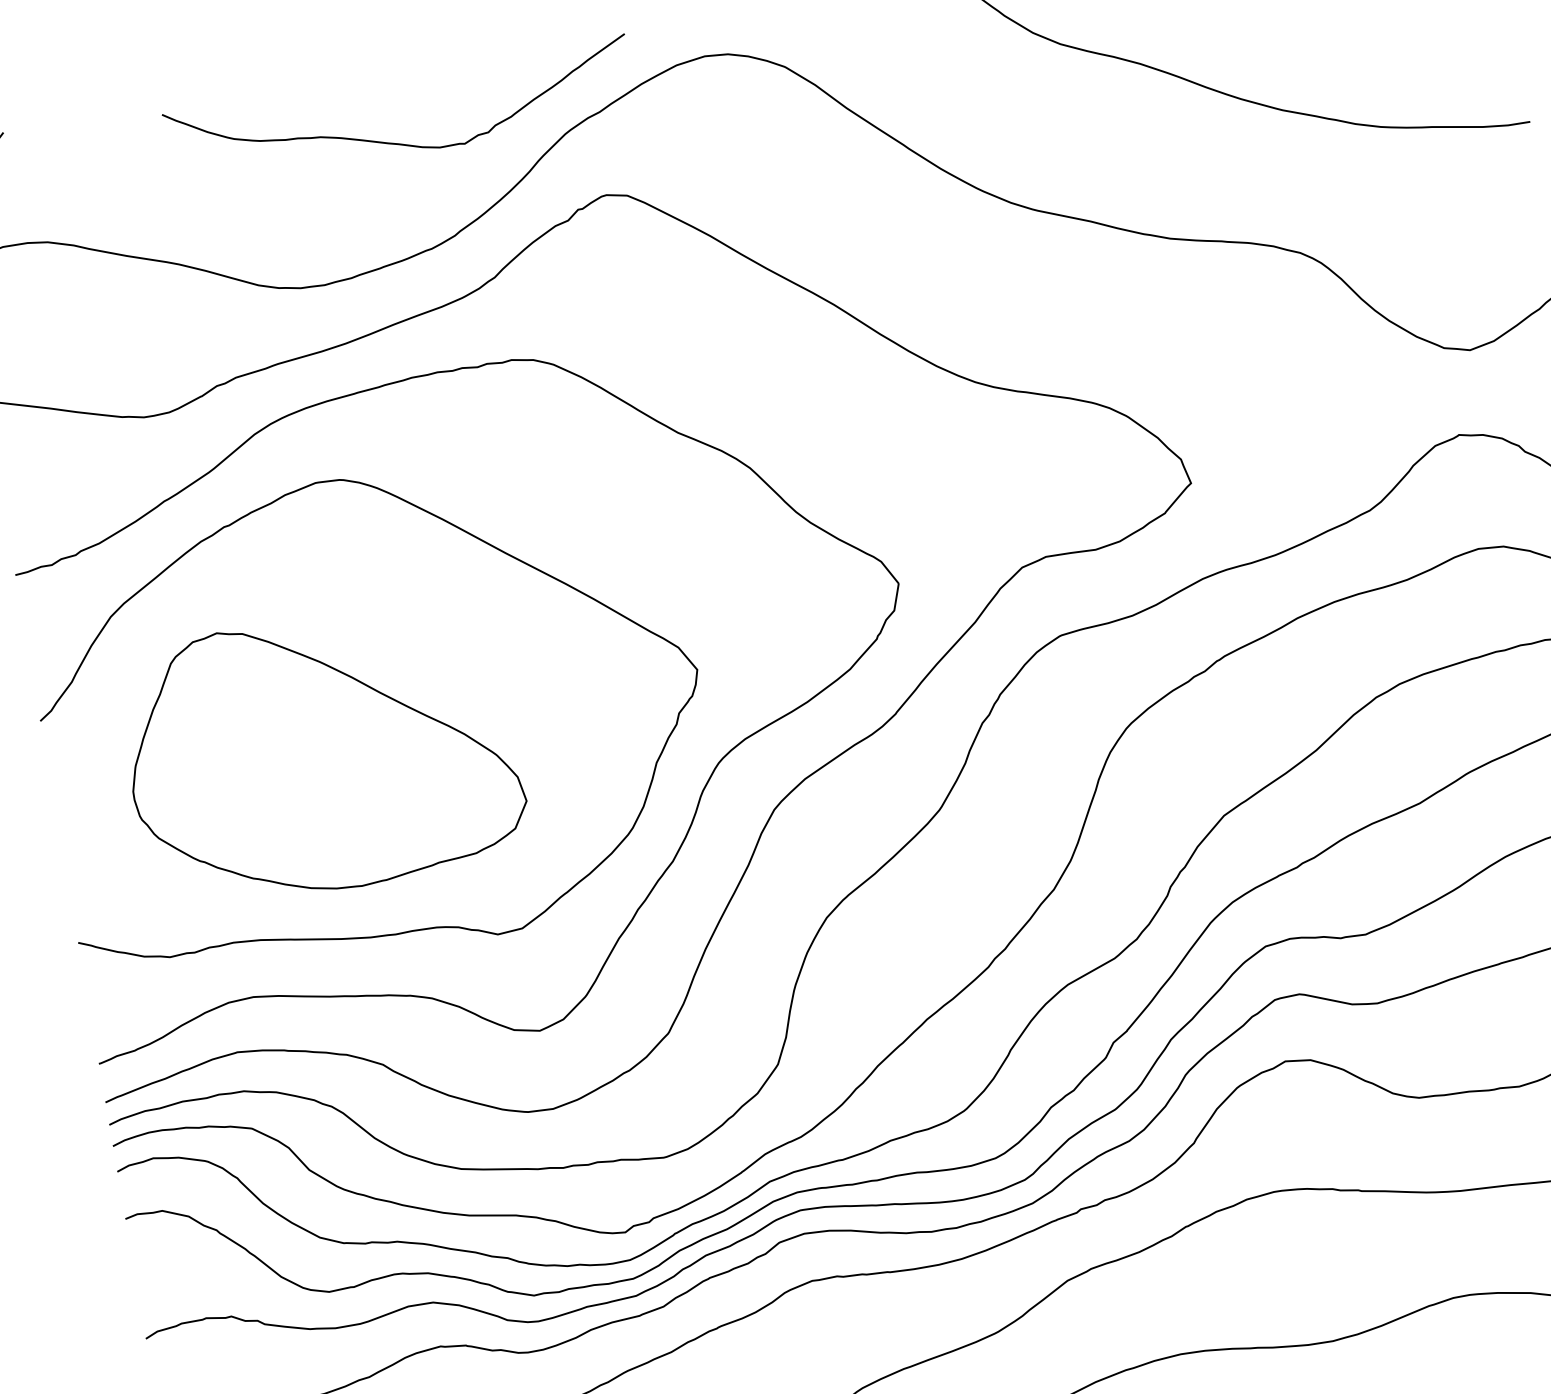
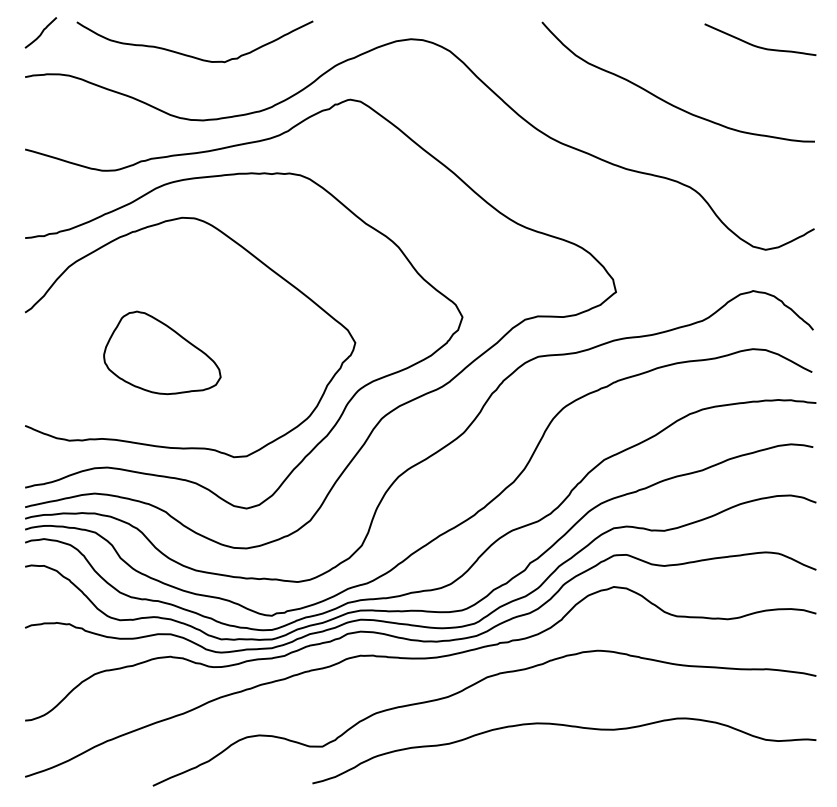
curve: (397, 141) -> (191, 55), moved
part: (322, 753) -> (162, 352), size x0.6

